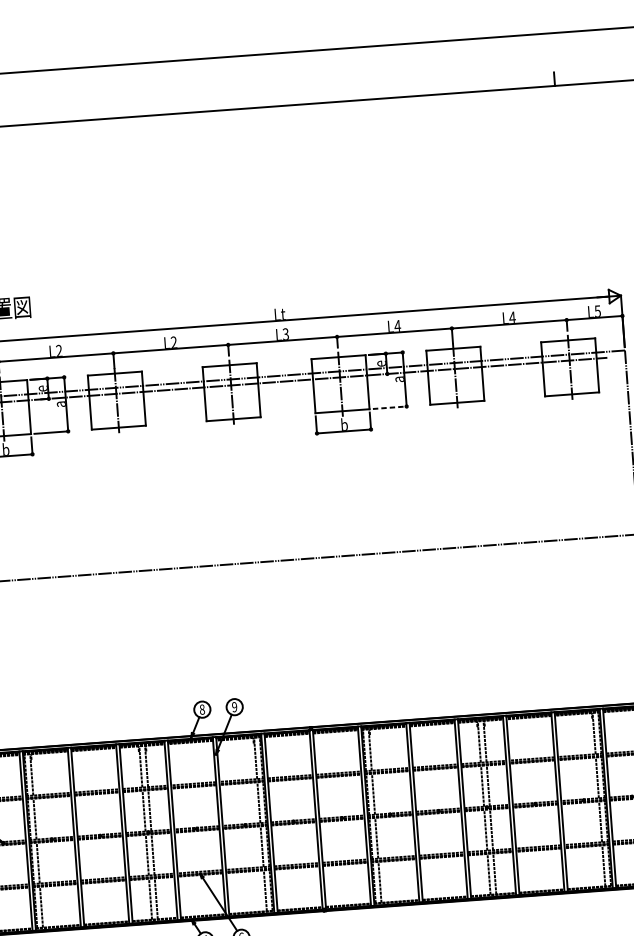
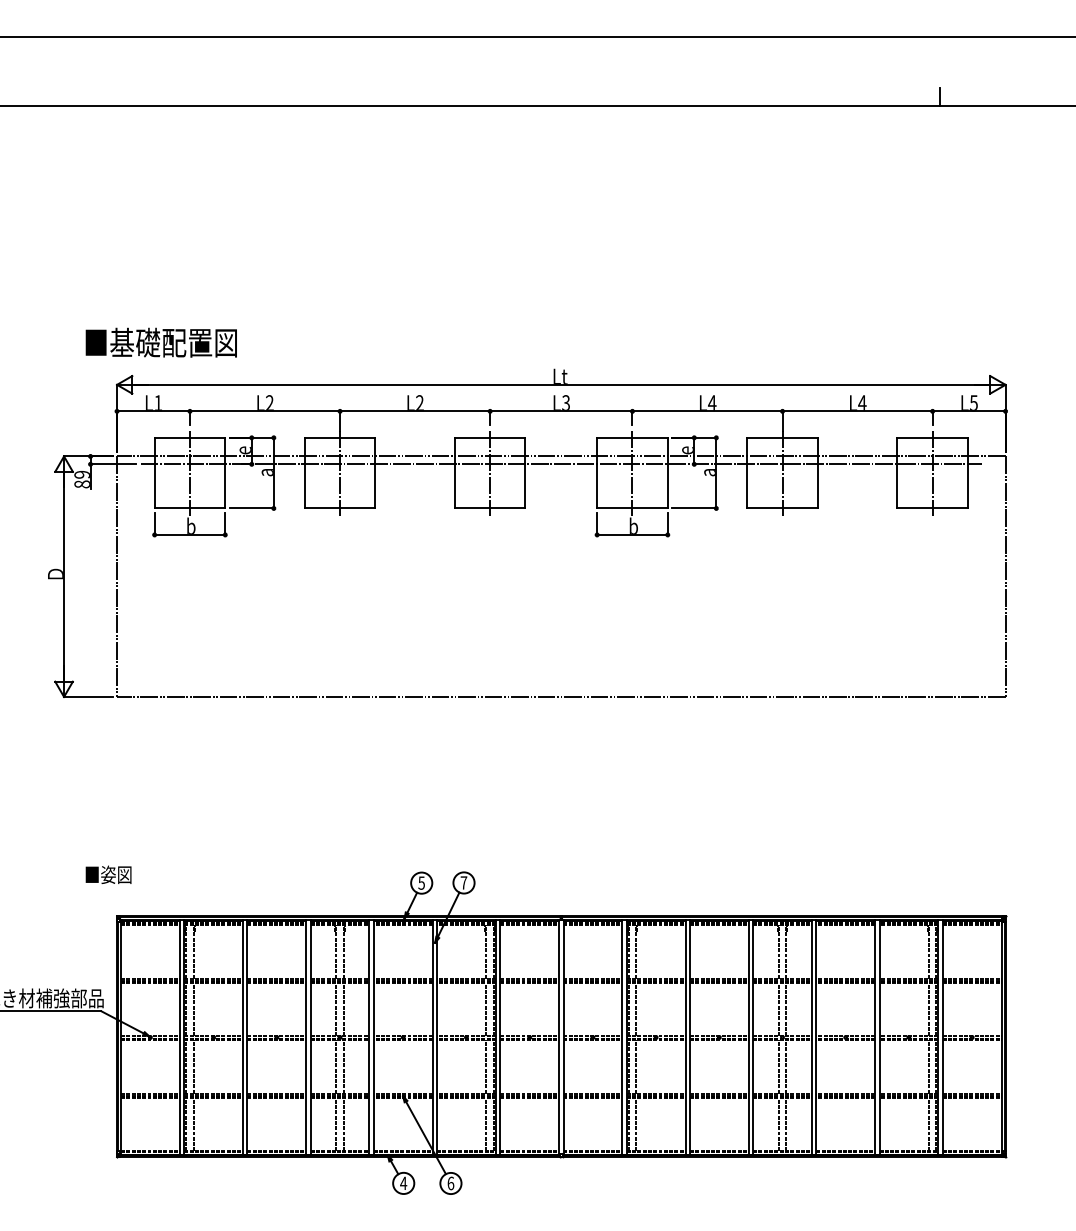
line: (389, 407) -> (694, 508), dashed -> solid
text: (234, 706) -> (463, 882), 9 -> 7
text: (202, 709) -> (421, 882), 8 -> 5

